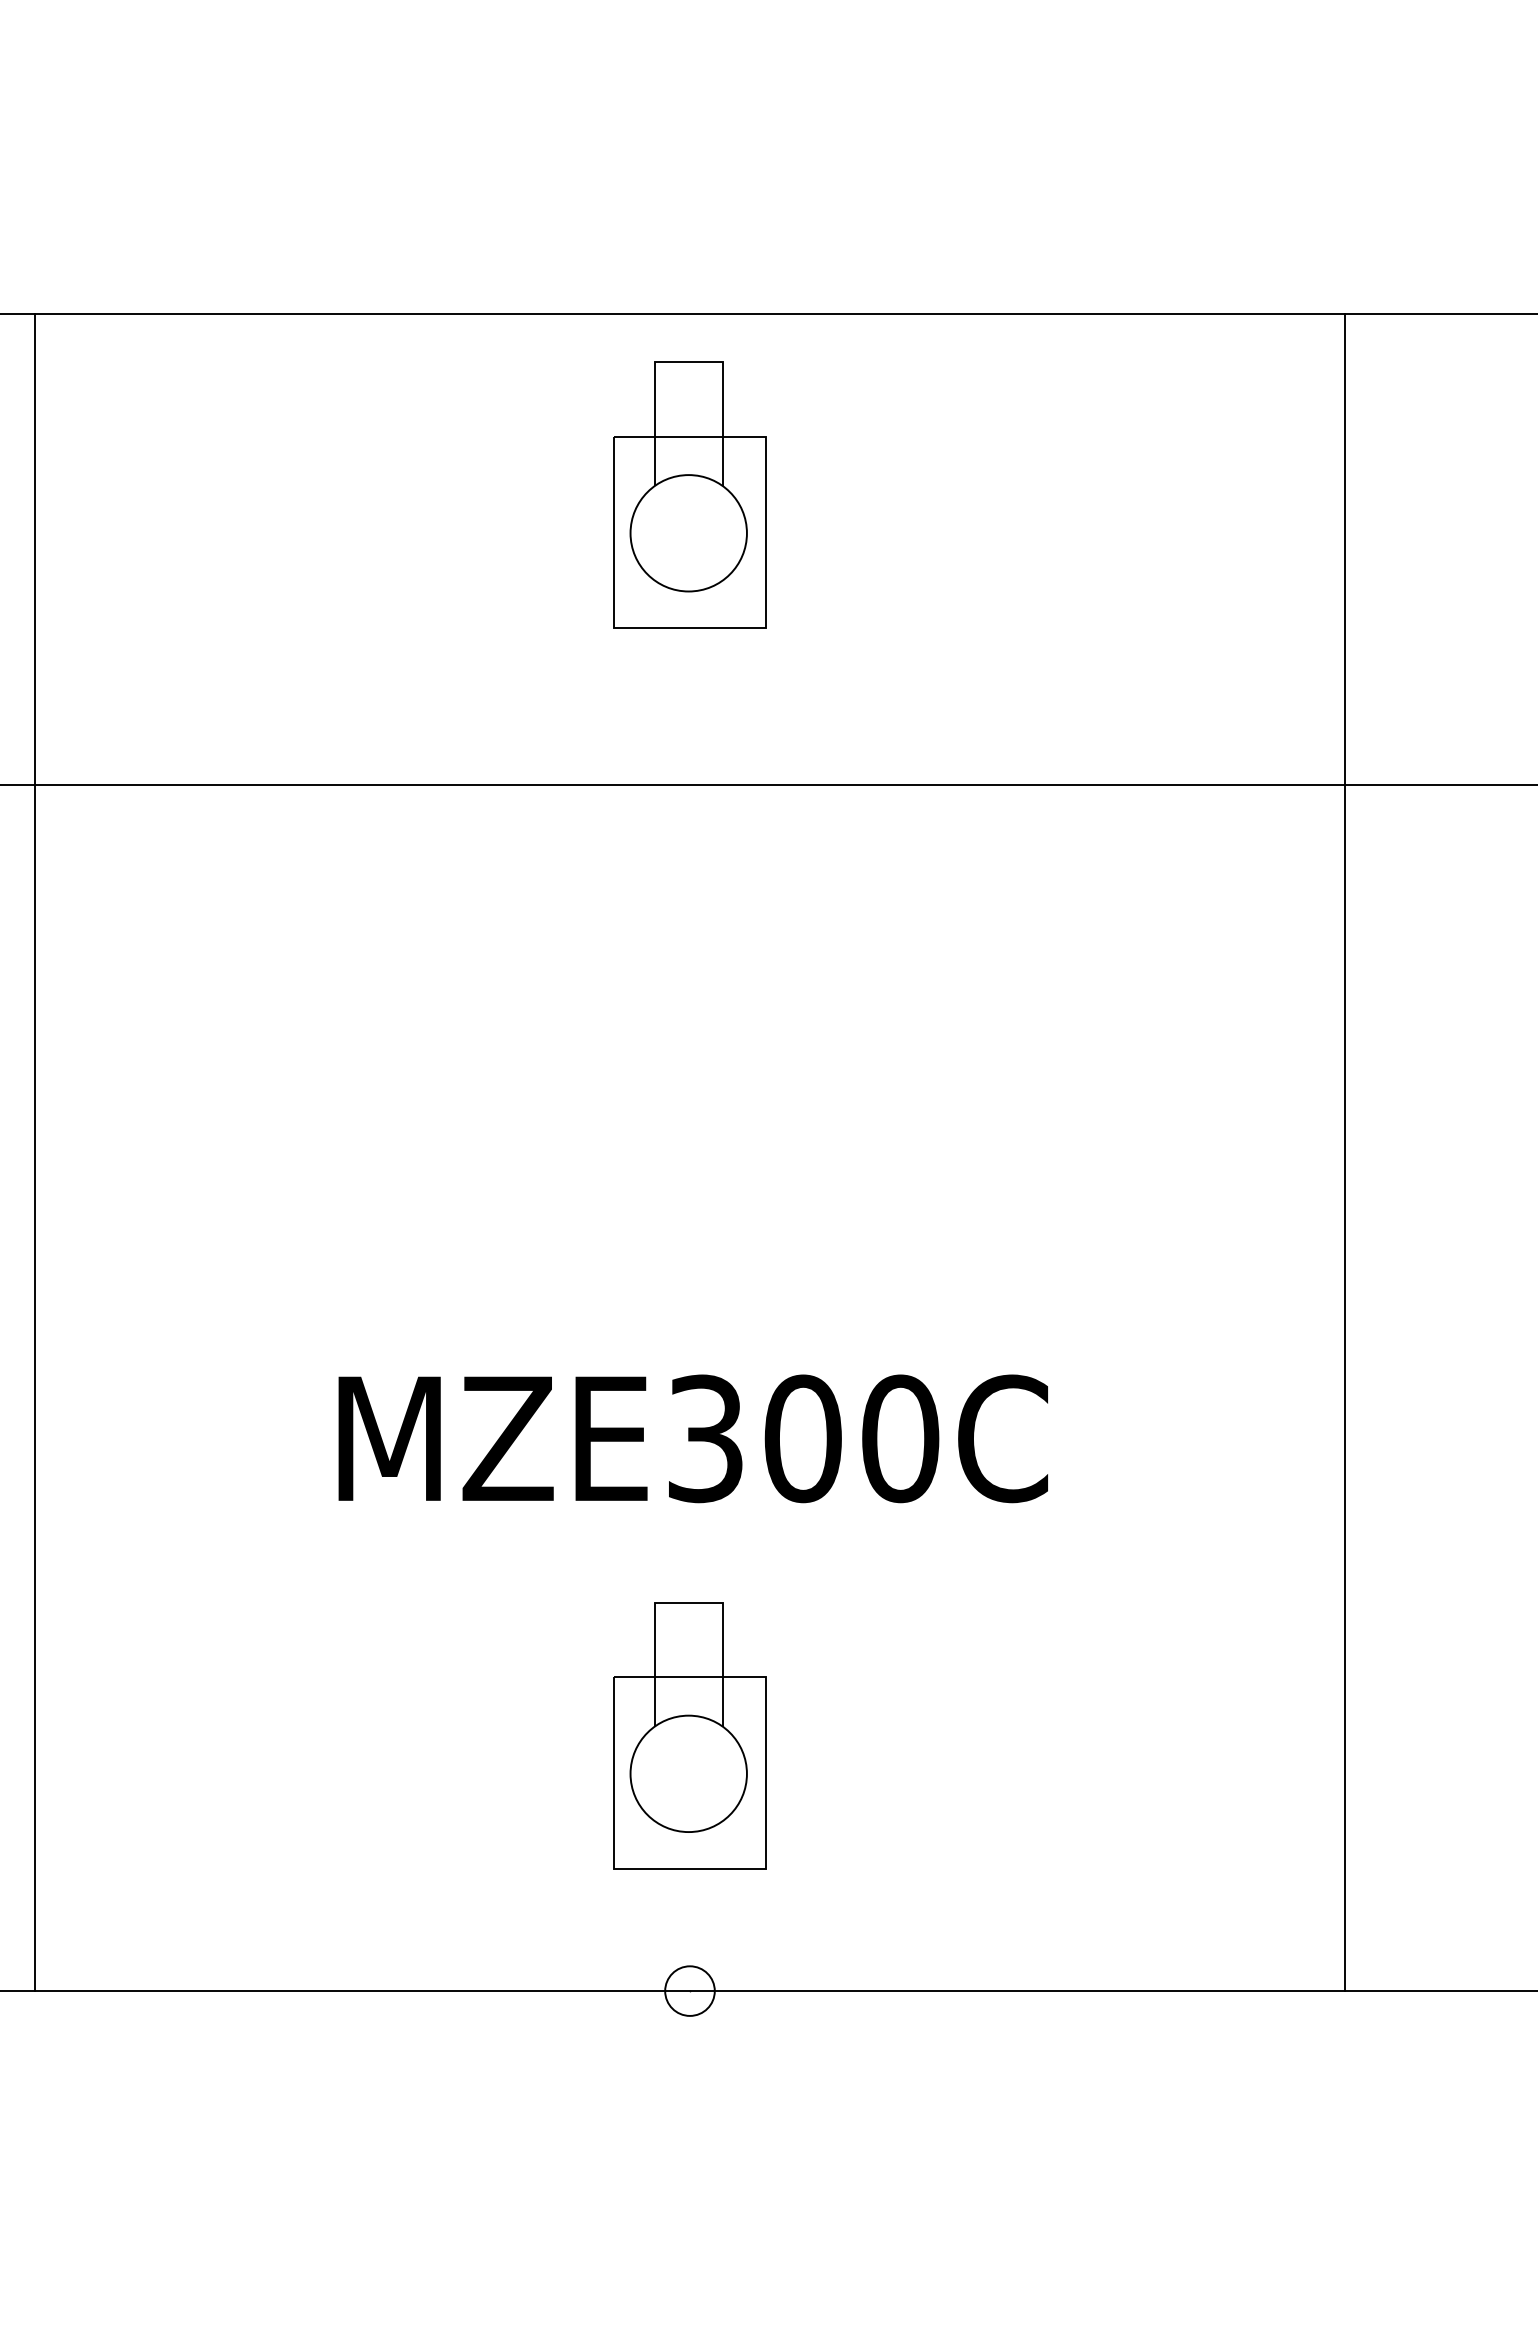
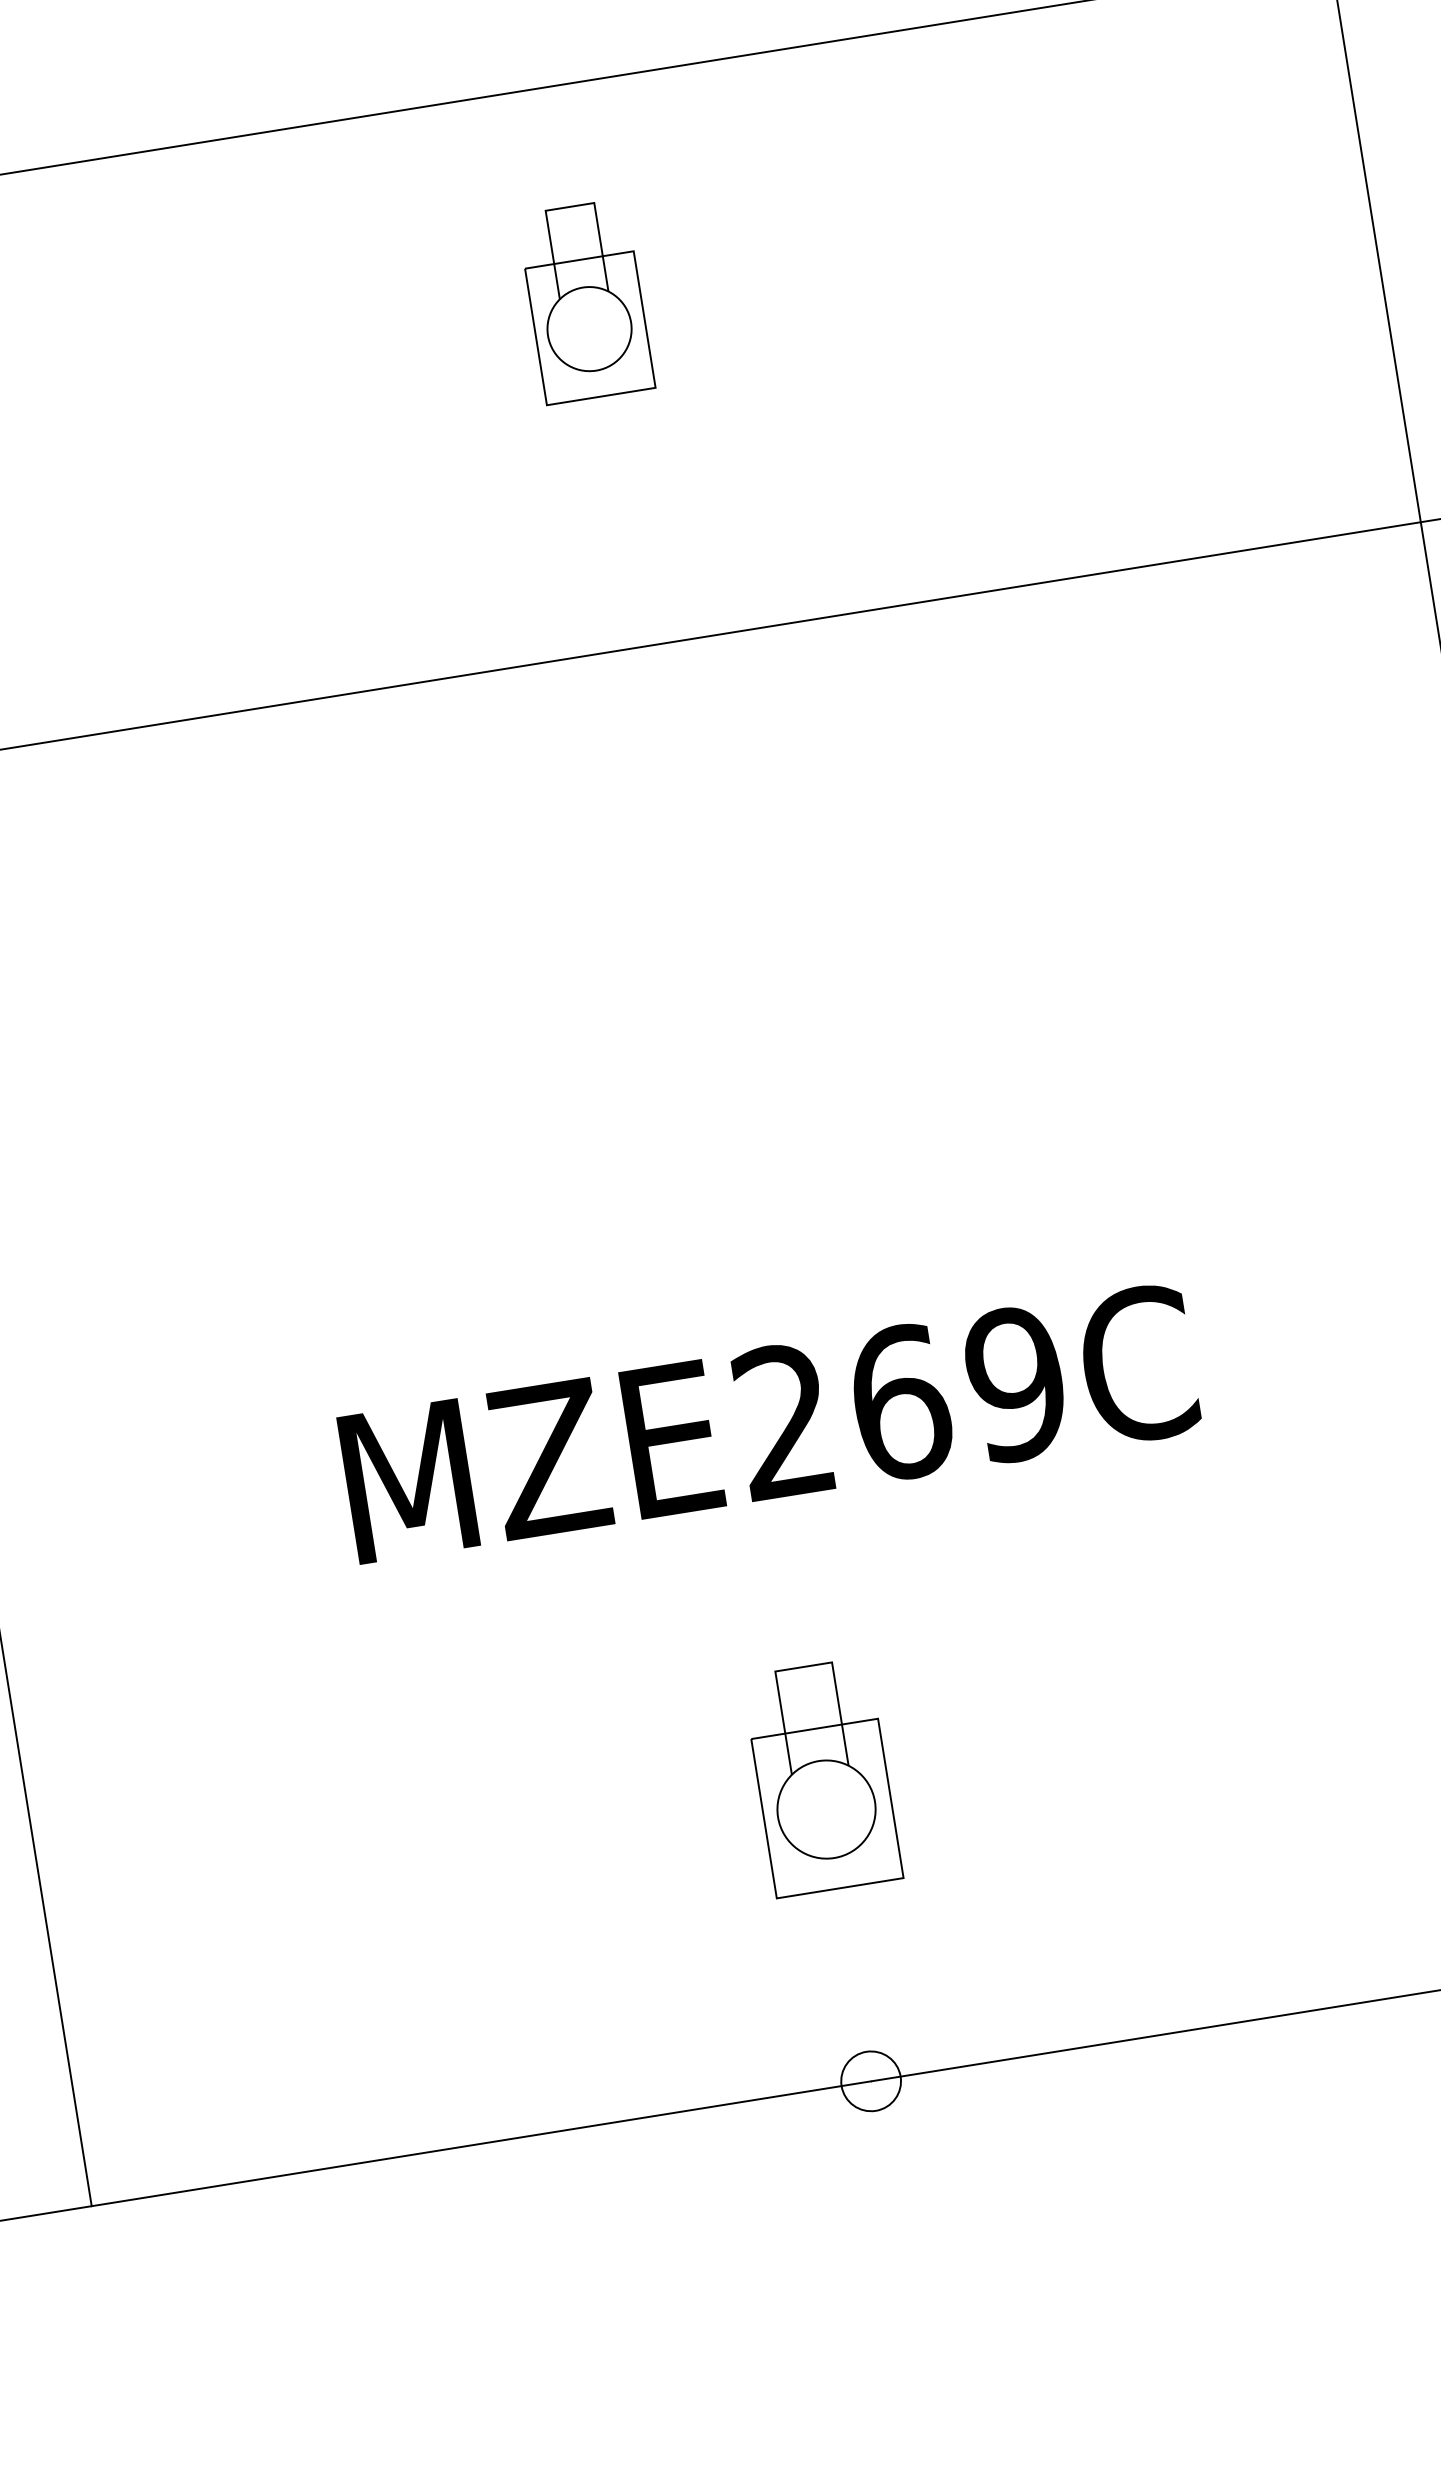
part: (689, 494) -> (585, 301), size x0.6
text: (803, 1438) -> (900, 1402), MZE300C -> MZE269C
part: (689, 1735) -> (821, 1777), size x0.7

